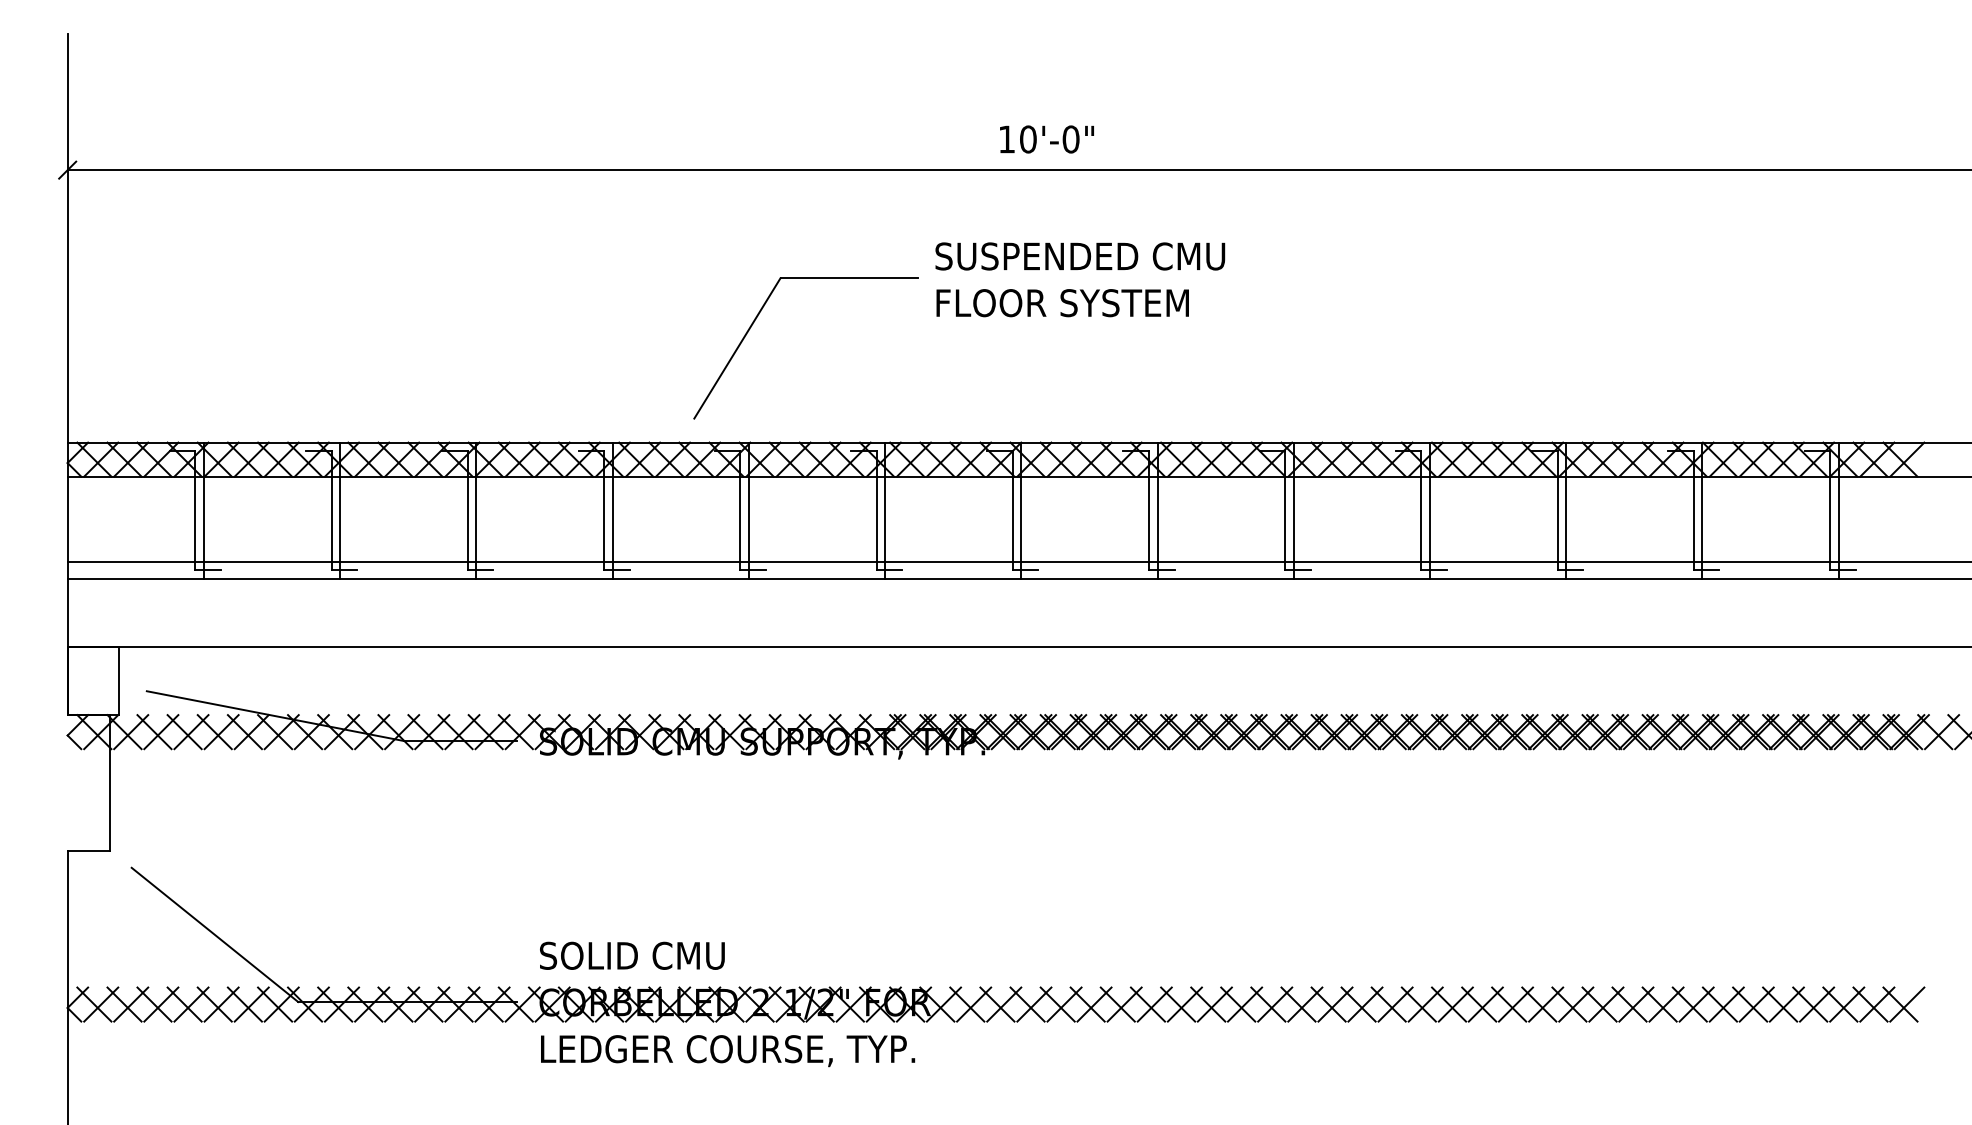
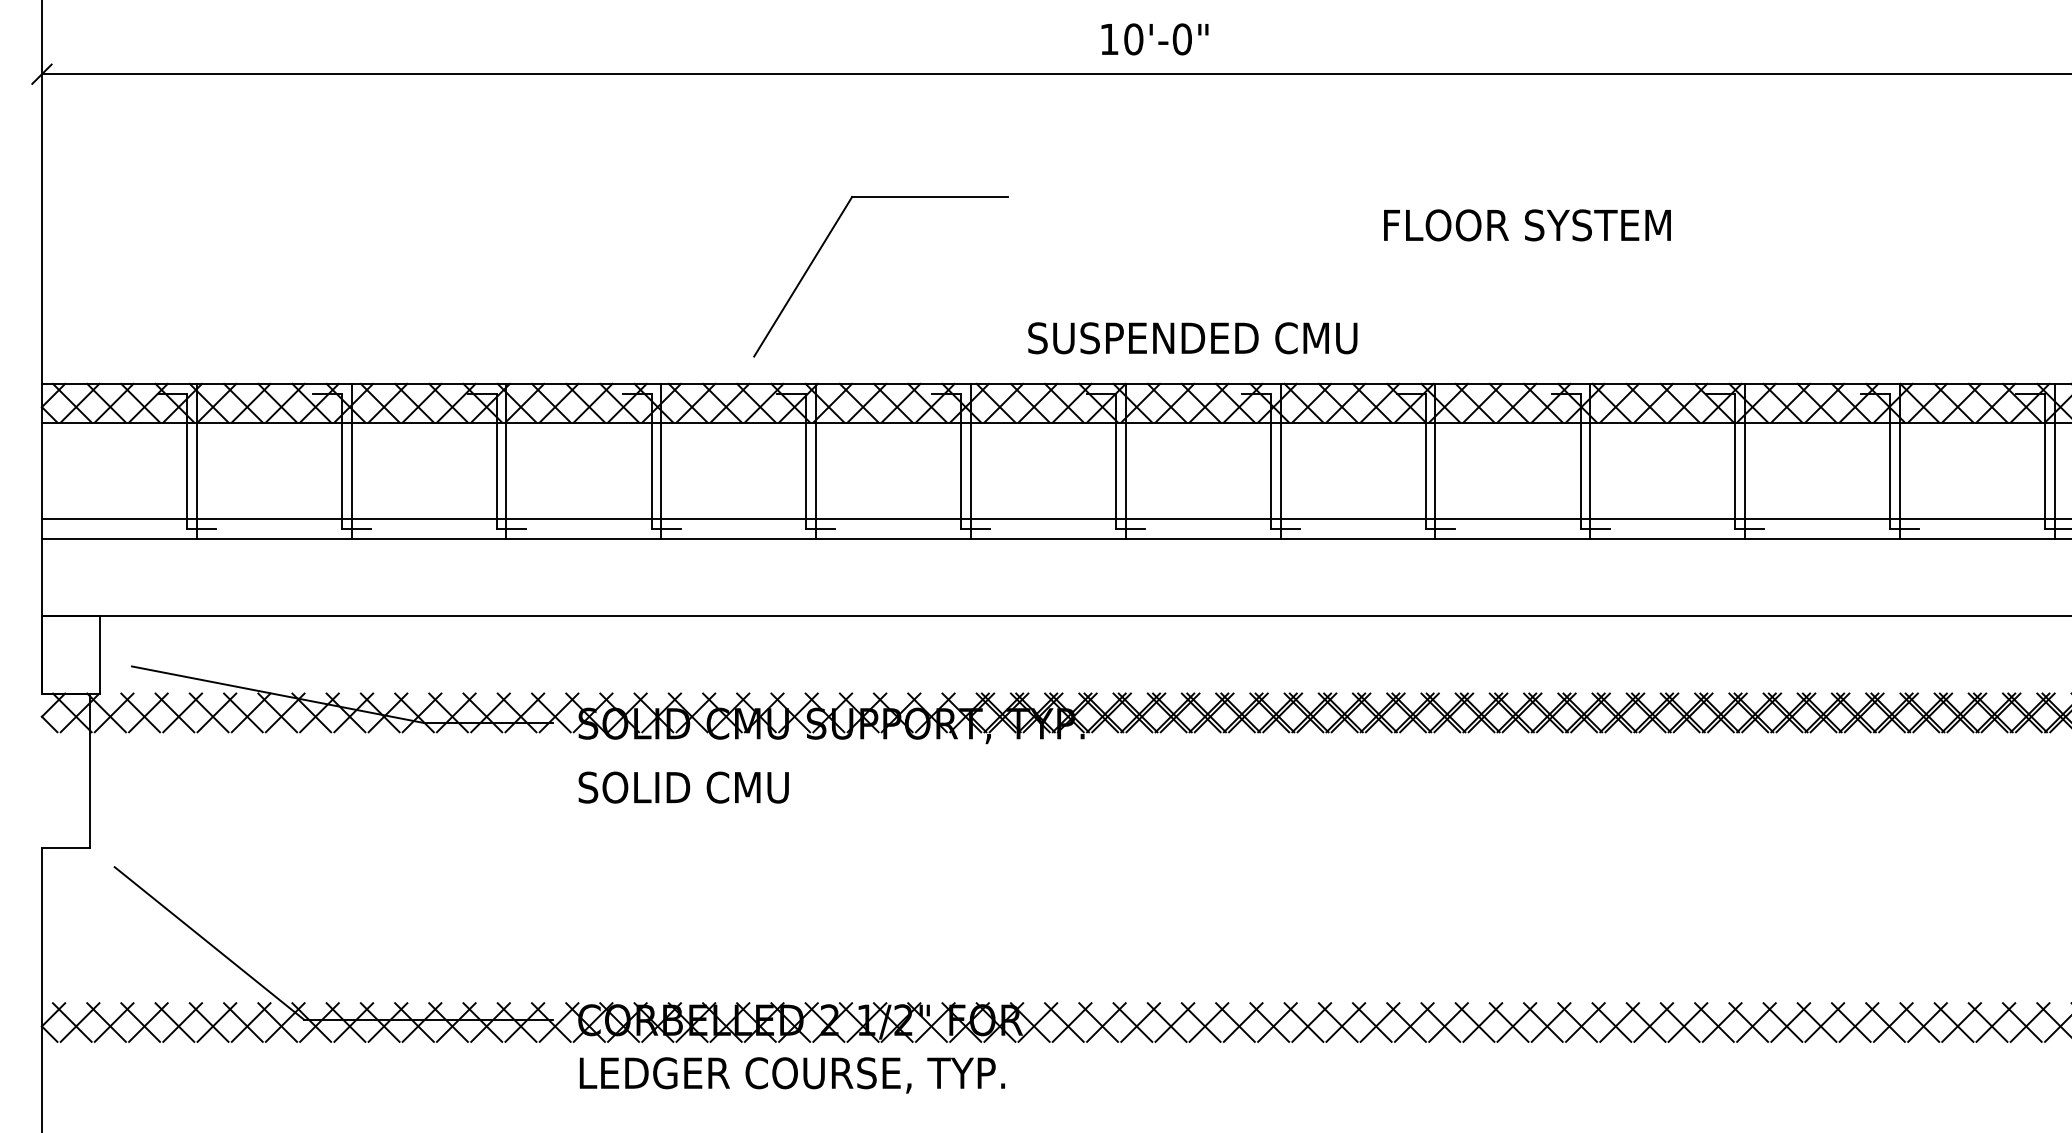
text: (1080, 256) -> (1193, 338), moved
text: (1062, 303) -> (1527, 225), moved
text: (632, 955) -> (683, 787), moved

